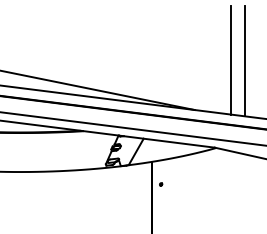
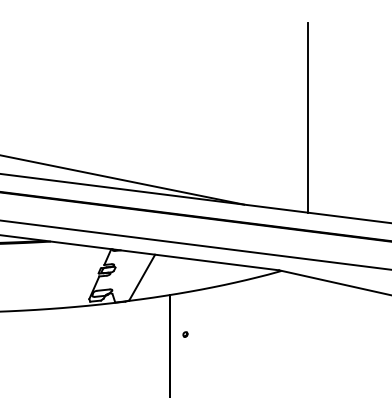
line: (245, 61) -> (332, 120), removed

